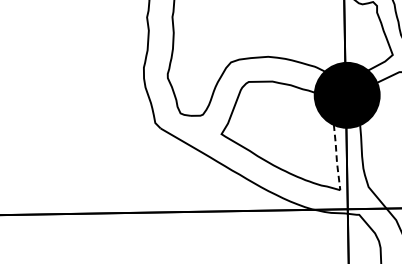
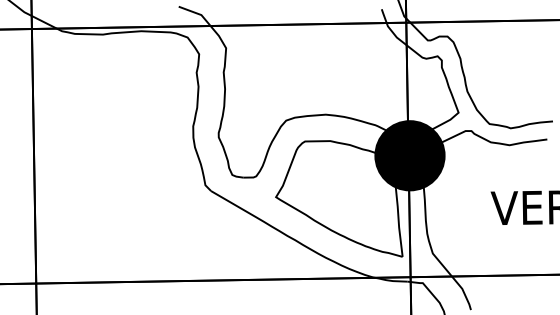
line: (336, 157) -> (398, 221), dashed -> solid

